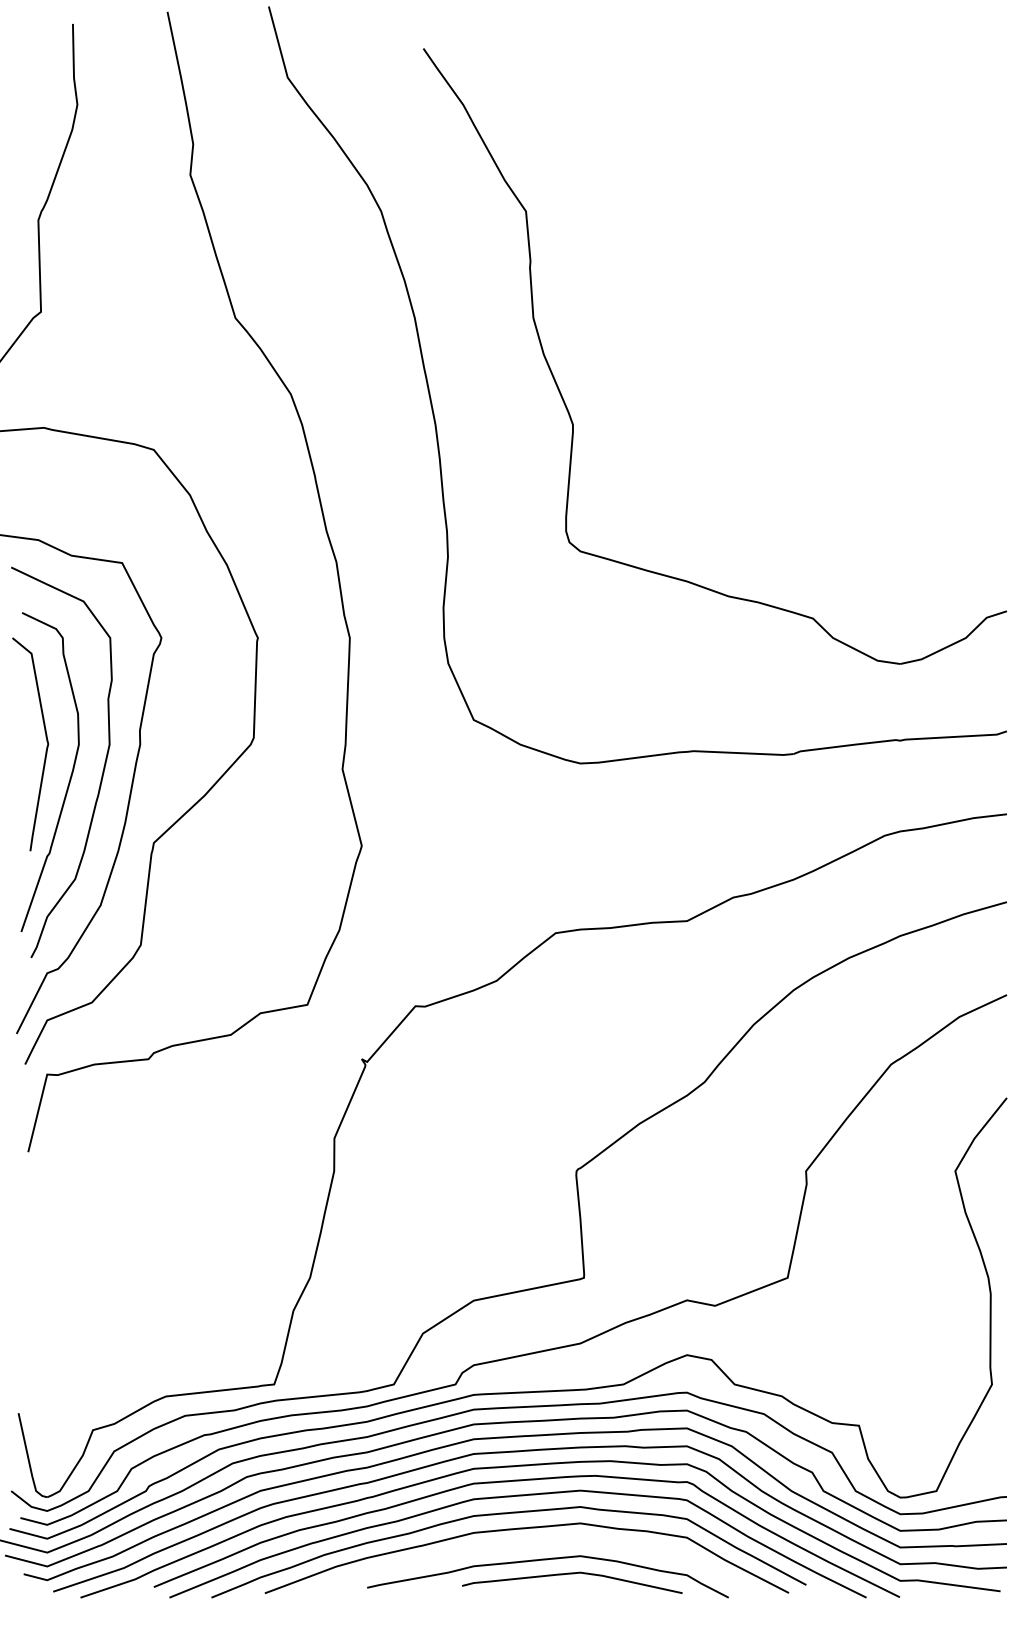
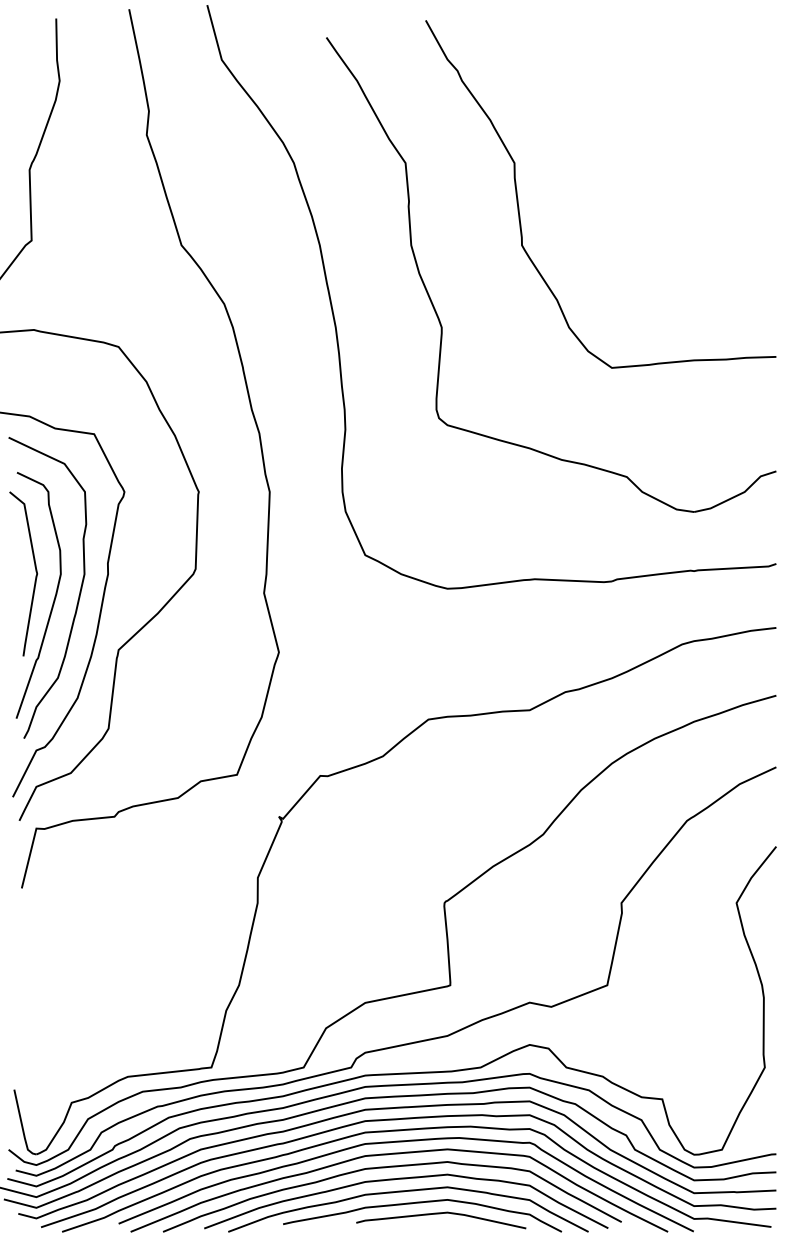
curve: (672, 260) -> (518, 200), added
curve: (529, 1545) -> (408, 1191), added

